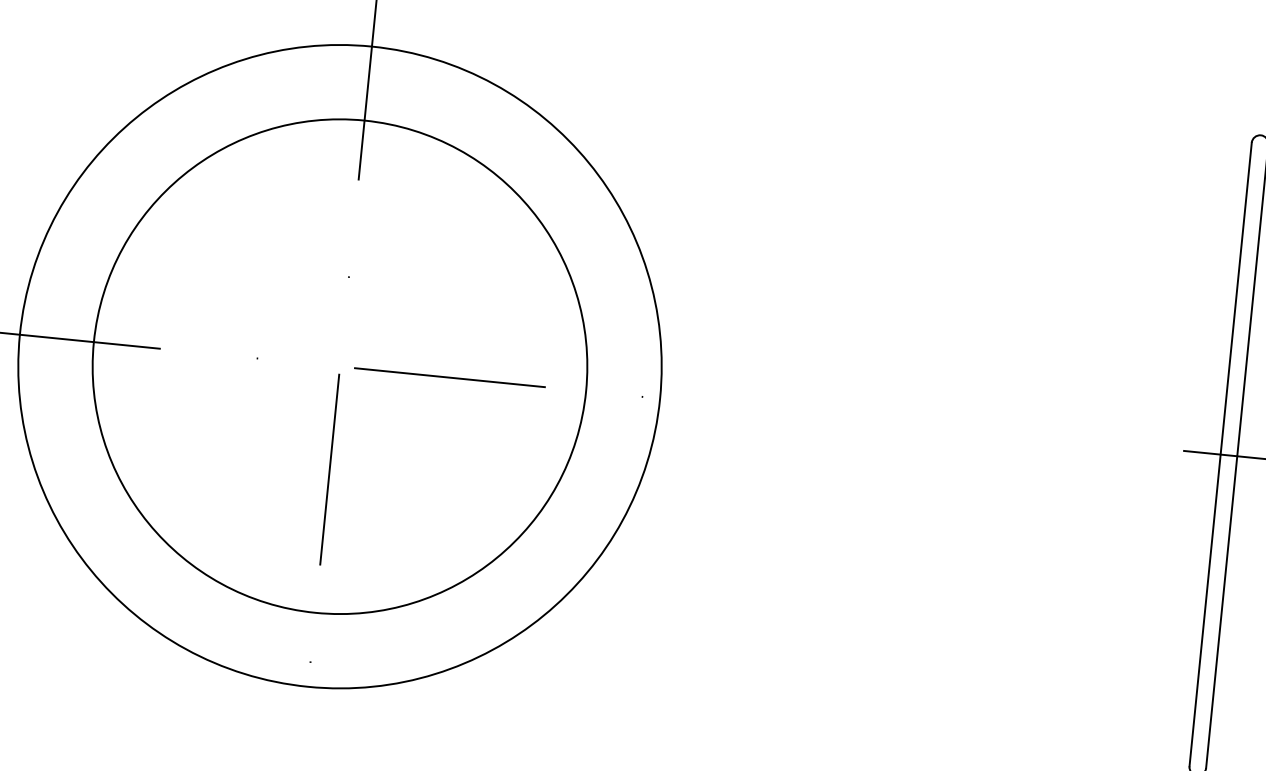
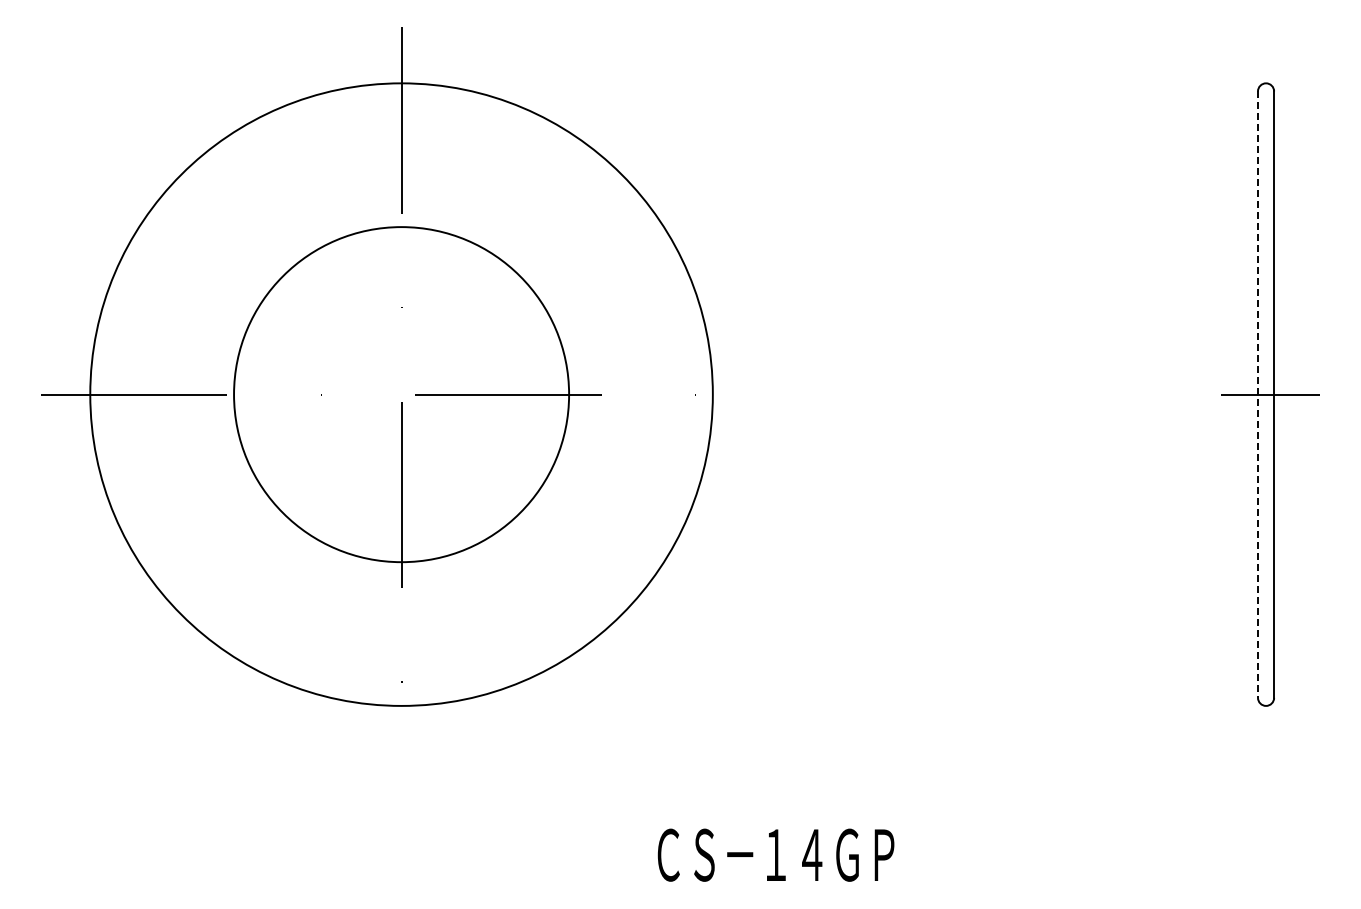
circle: (339, 366) -> (401, 394), size x0.7
line: (1220, 455) -> (1257, 395), solid -> dashed

